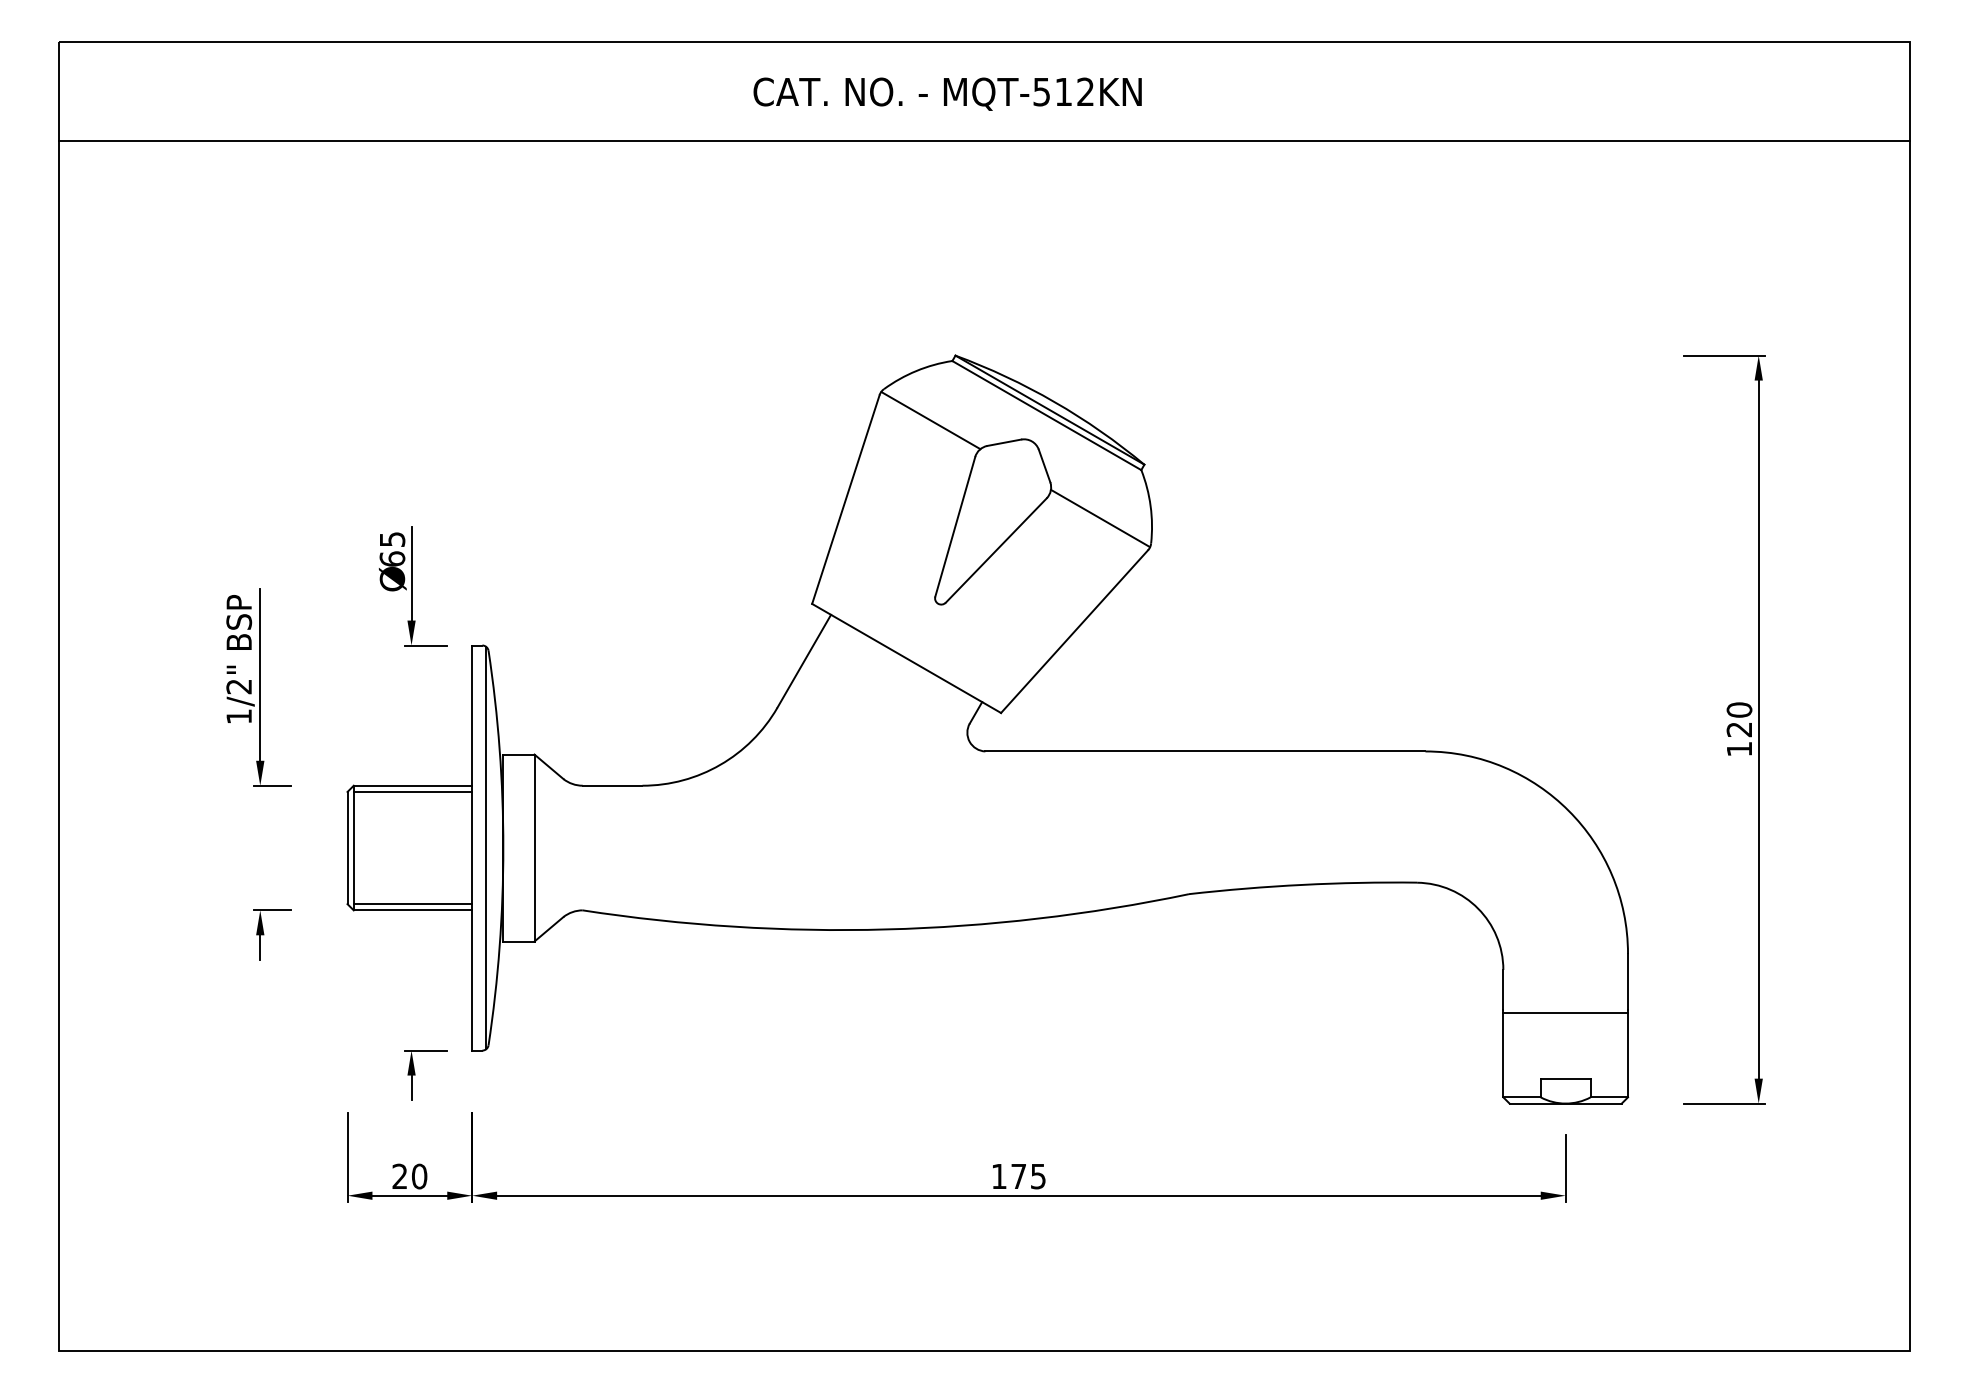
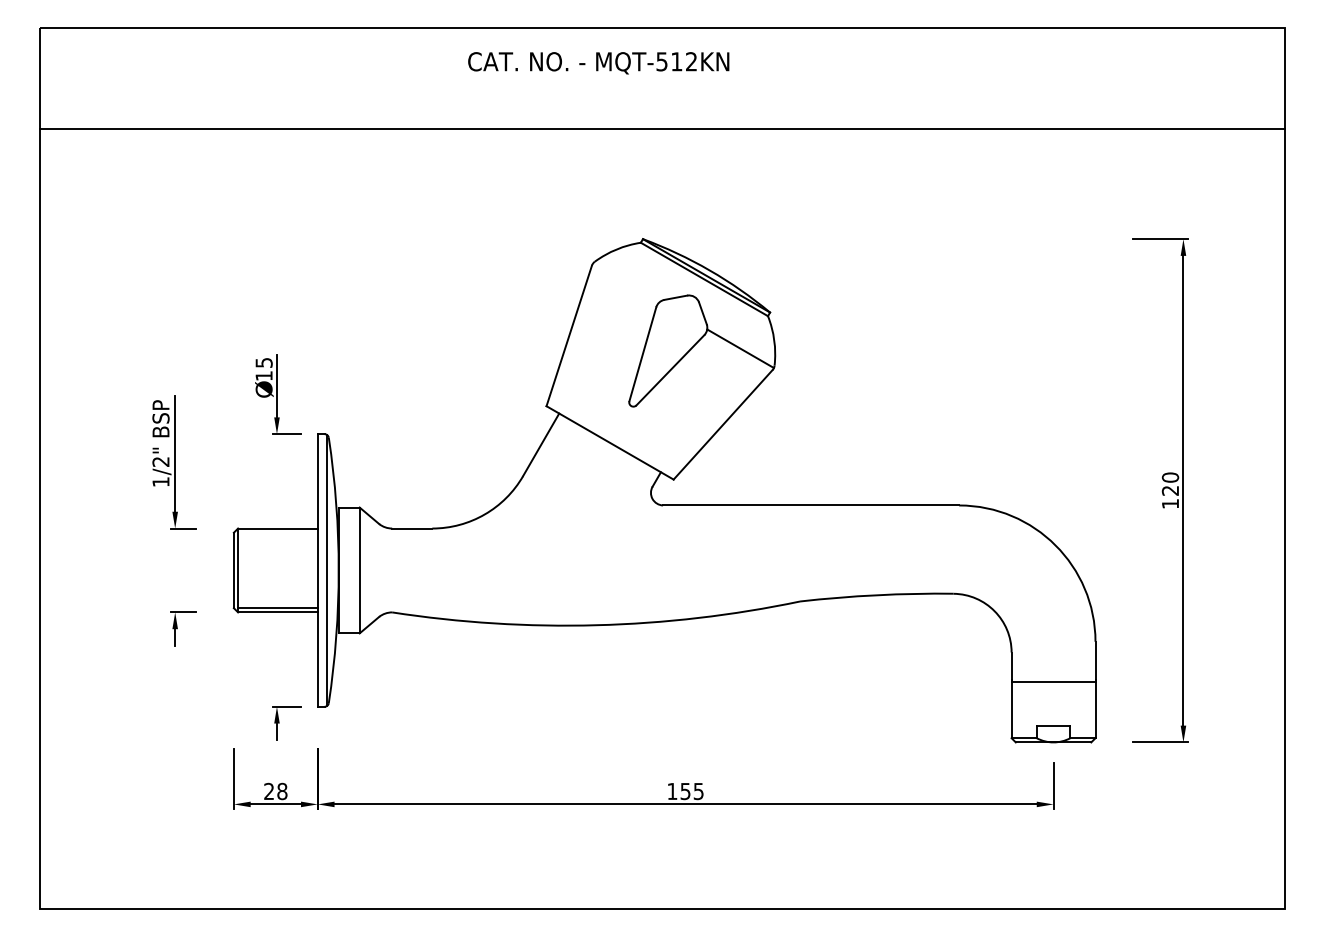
text: (947, 94) -> (598, 63), moved
line: (984, 140) -> (662, 128), moved
line: (930, 420) -> (626, 282), removed
text: (391, 558) -> (263, 375), 65 -> 15
line: (412, 791) -> (277, 532), removed
text: (419, 1176) -> (282, 791), 20 -> 28
text: (1018, 1176) -> (685, 791), 175 -> 155

